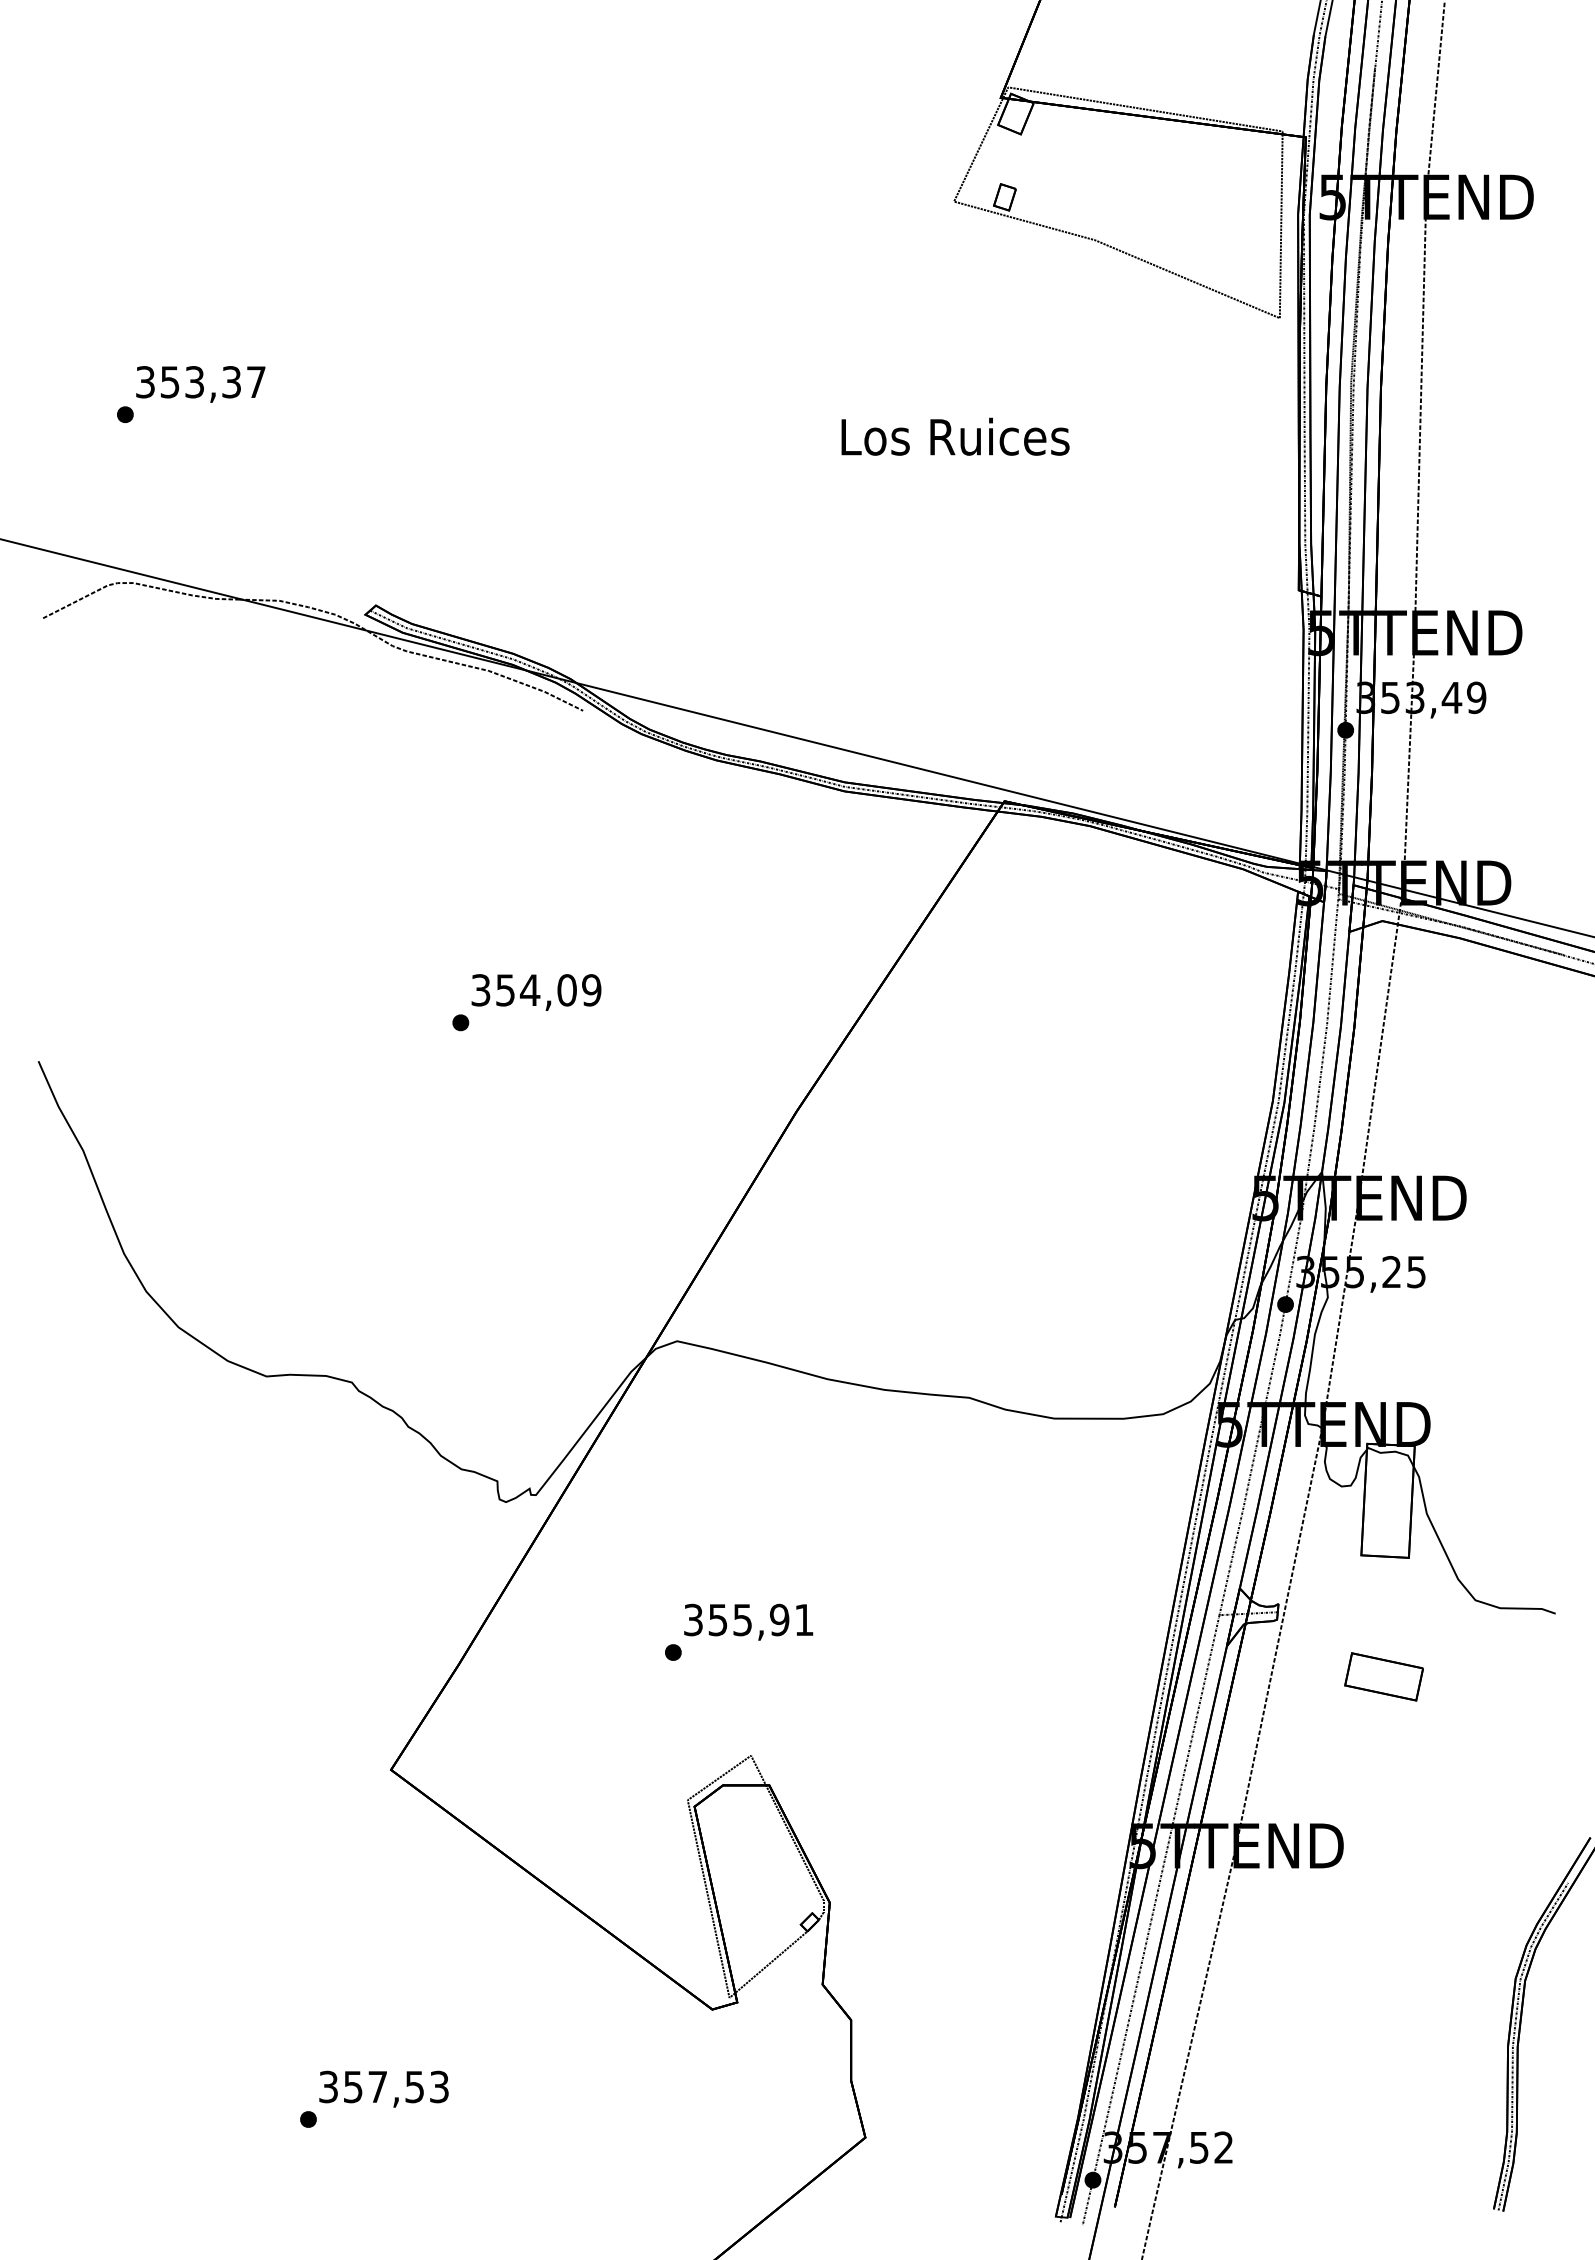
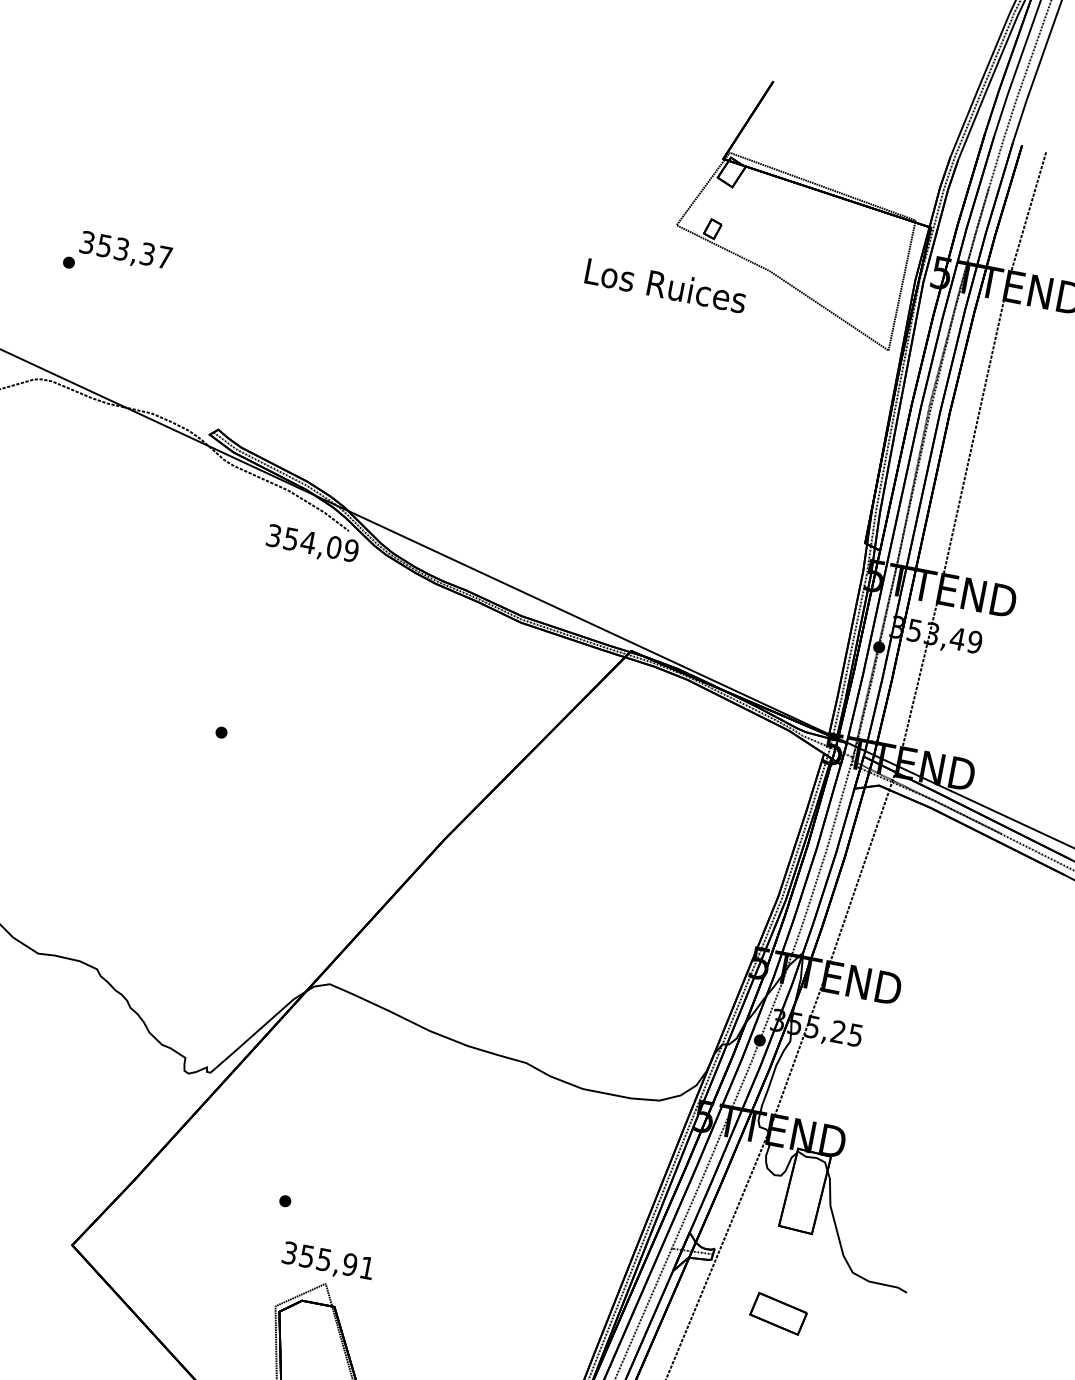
text: (955, 436) -> (666, 285), moved
text: (536, 992) -> (312, 544), moved
text: (748, 1621) -> (328, 1261), moved

